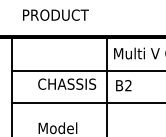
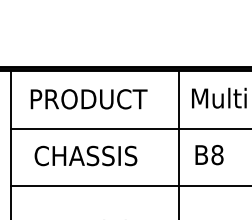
text: (55, 14) -> (88, 98), moved
text: (67, 83) -> (86, 154), moved
text: (128, 85) -> (217, 154), B2 -> B8

